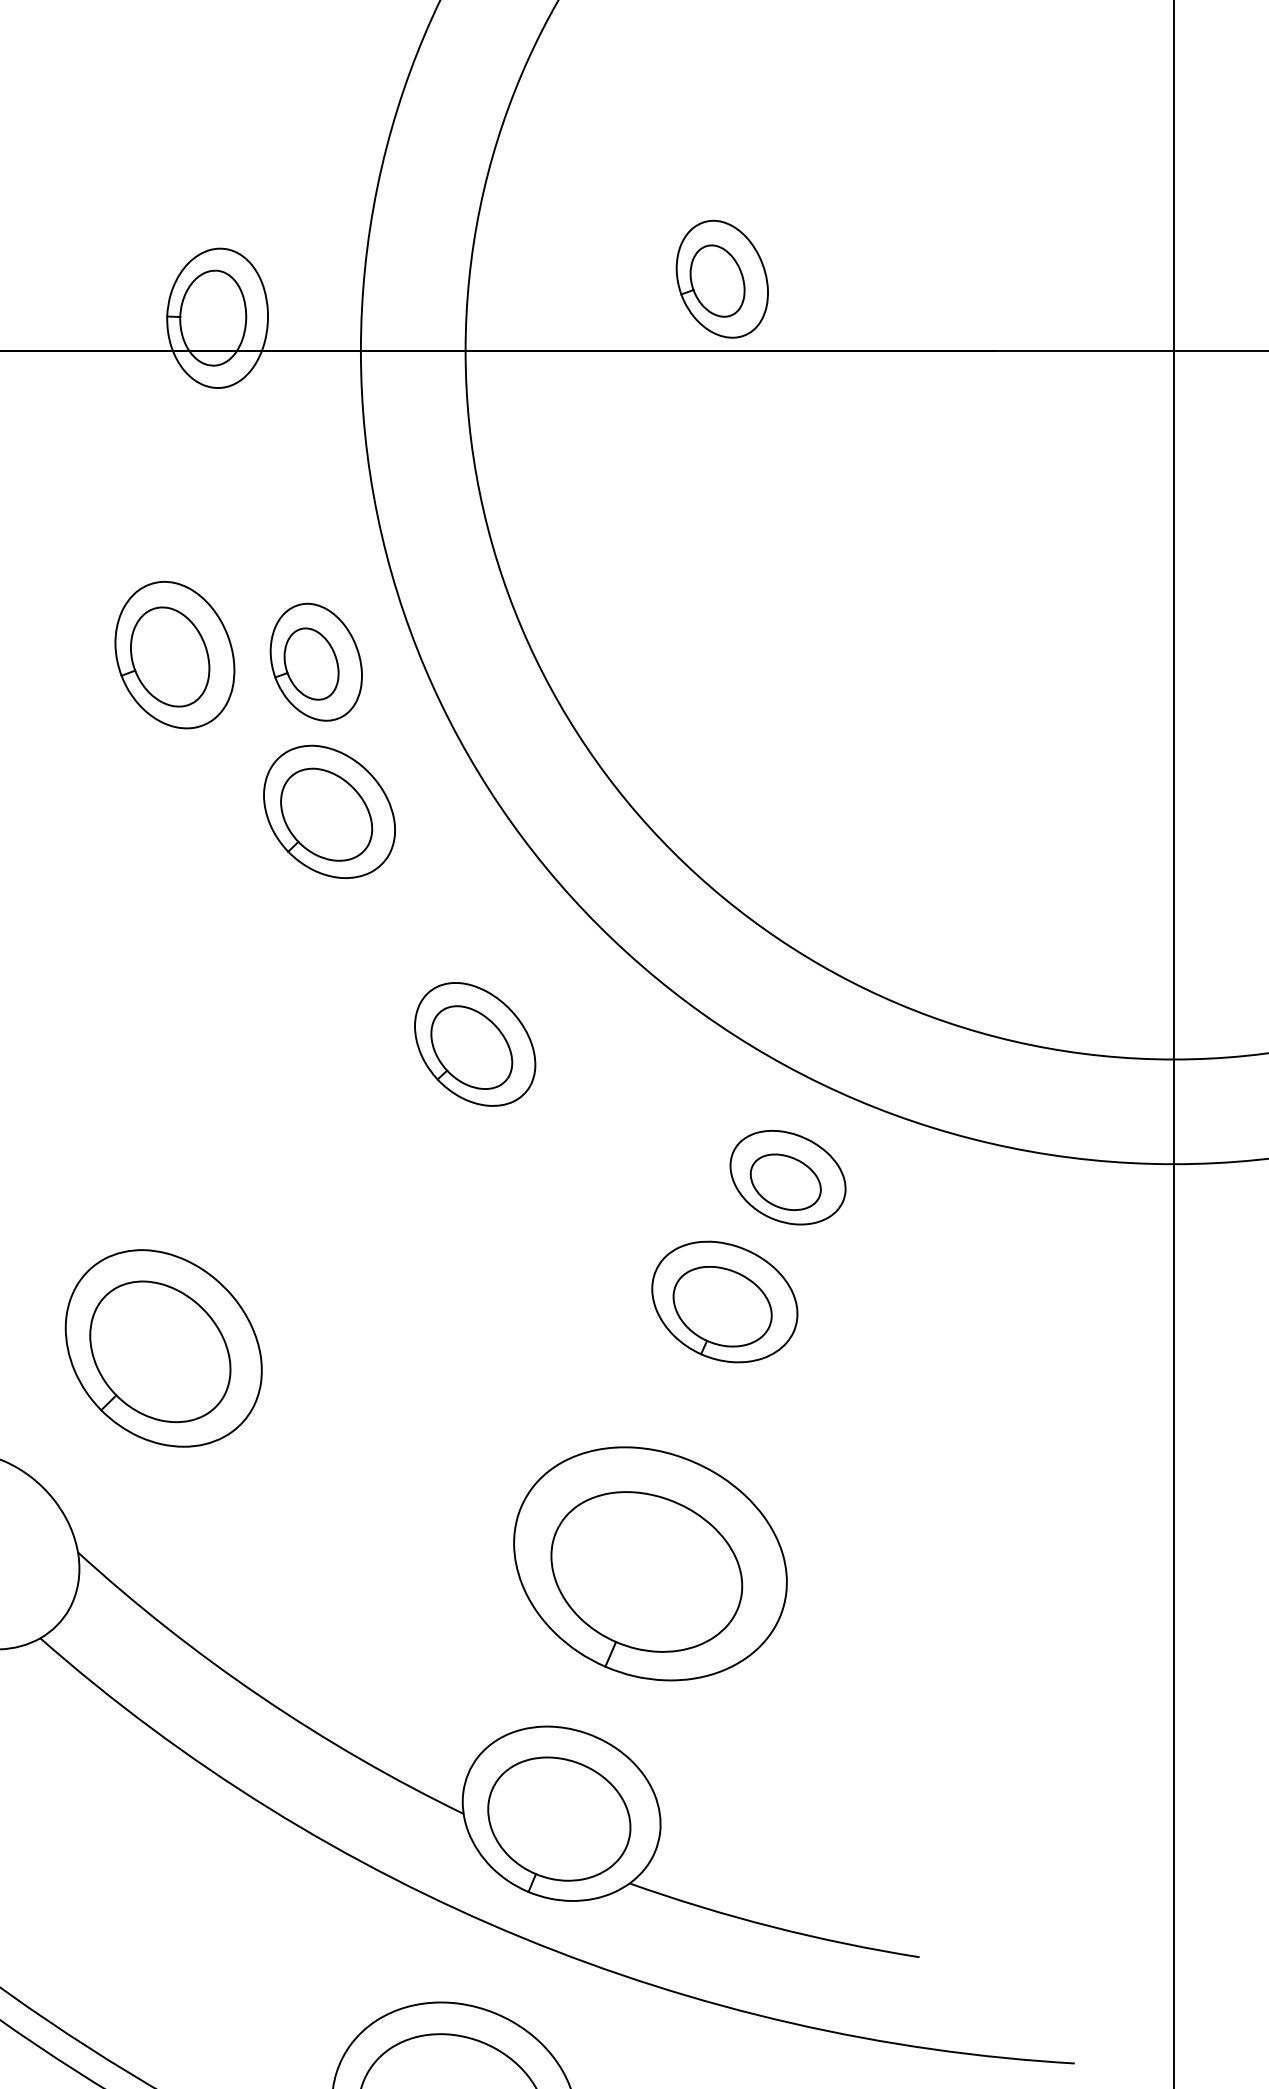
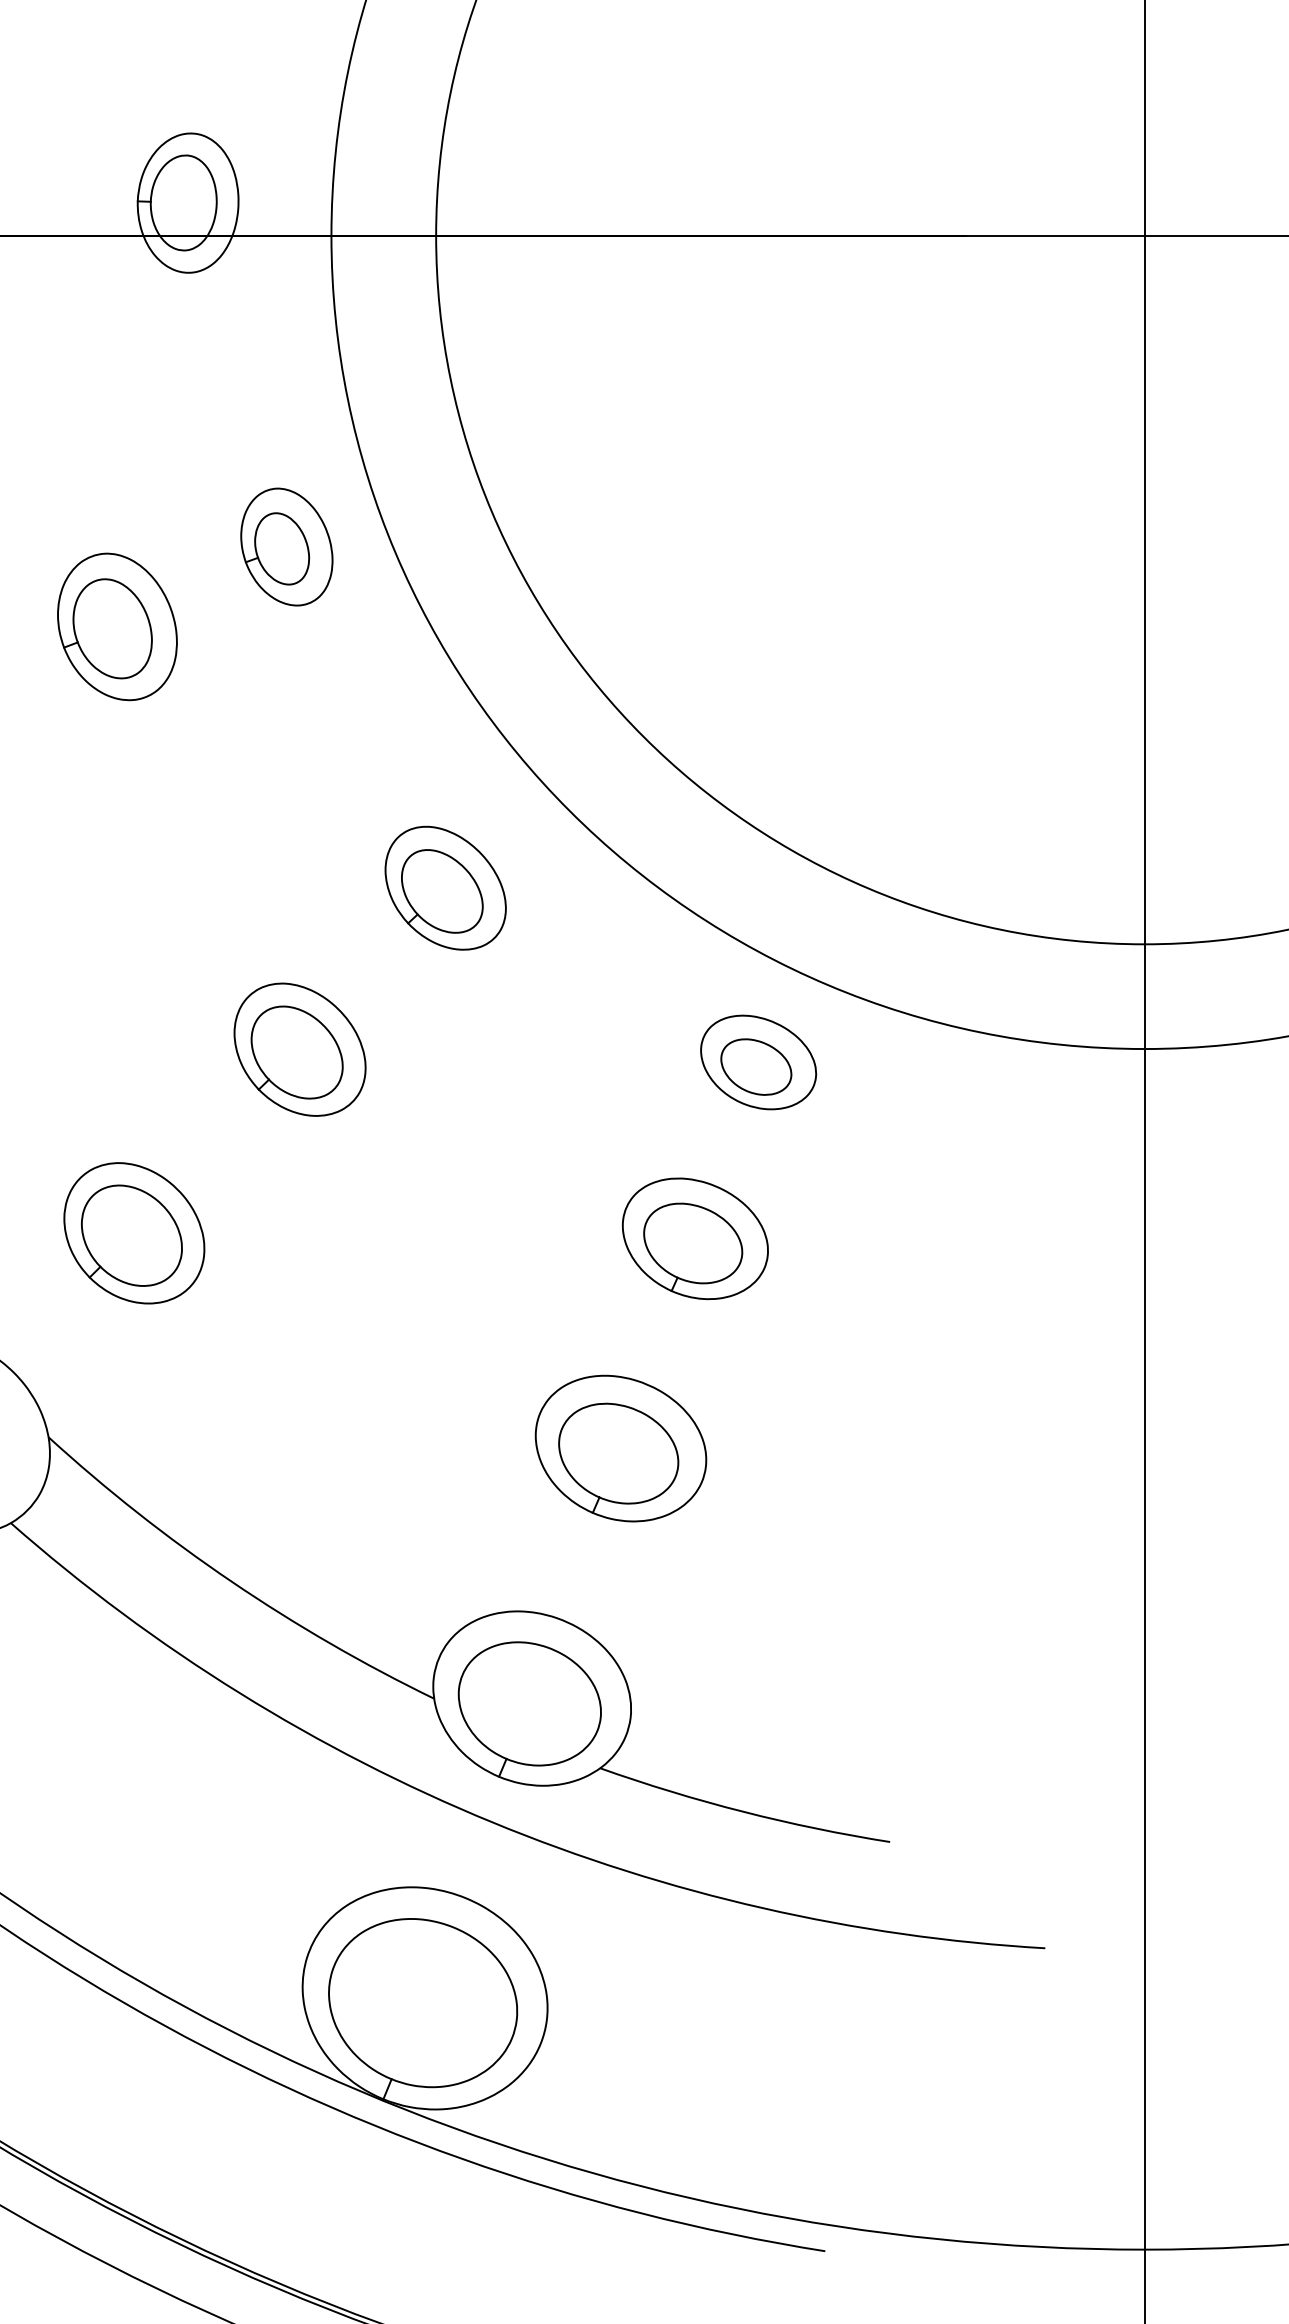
part: (721, 278) -> (692, 163), removed
part: (174, 654) -> (117, 626), moved
part: (328, 811) -> (299, 1049), moved
part: (474, 1043) -> (445, 887), moved
part: (723, 1301) -> (694, 1238), moved
part: (163, 1348) -> (134, 1233), size x0.71
part: (649, 1563) -> (620, 1448), size x0.62

